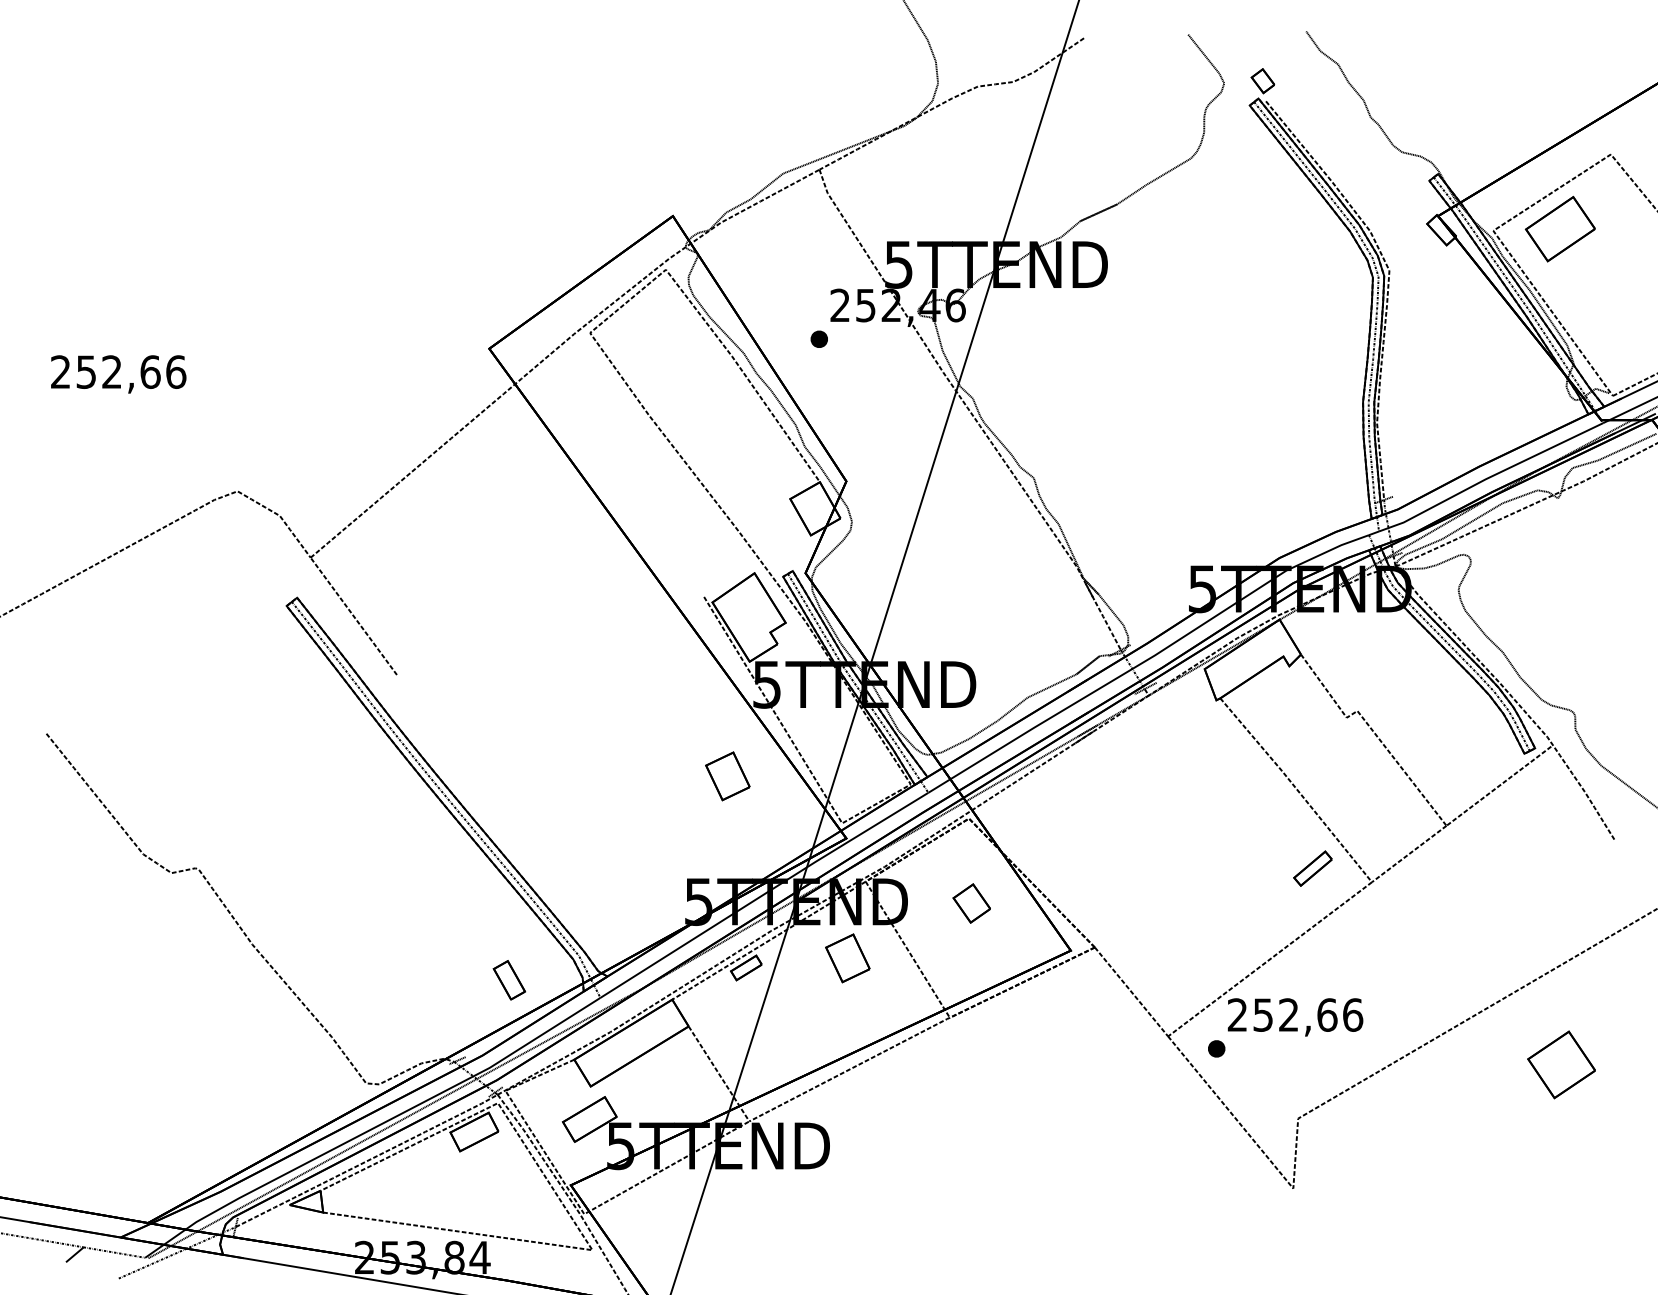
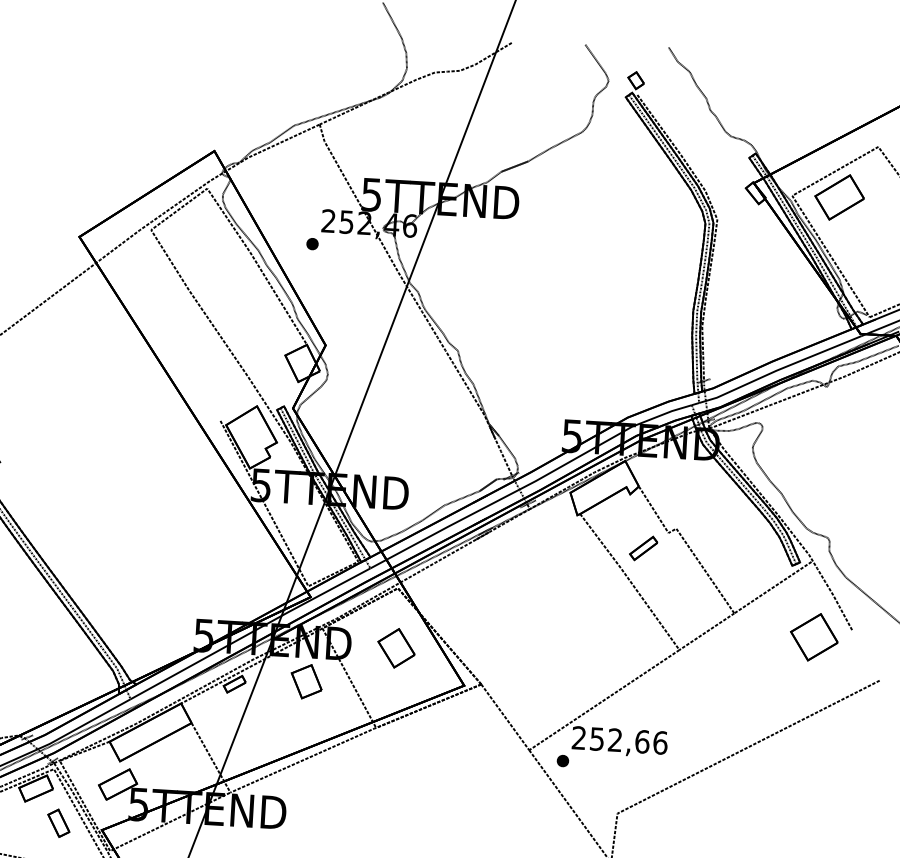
part: (727, 776) -> (229, 548), removed
part: (1312, 868) -> (643, 548), moved
part: (971, 903) -> (396, 648), size x1.43
part: (509, 980) -> (58, 823), moved
part: (1561, 1064) -> (814, 637), moved

